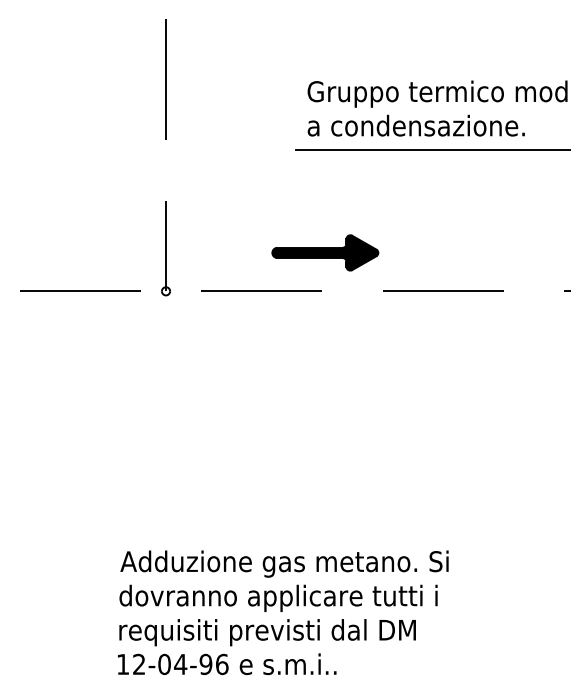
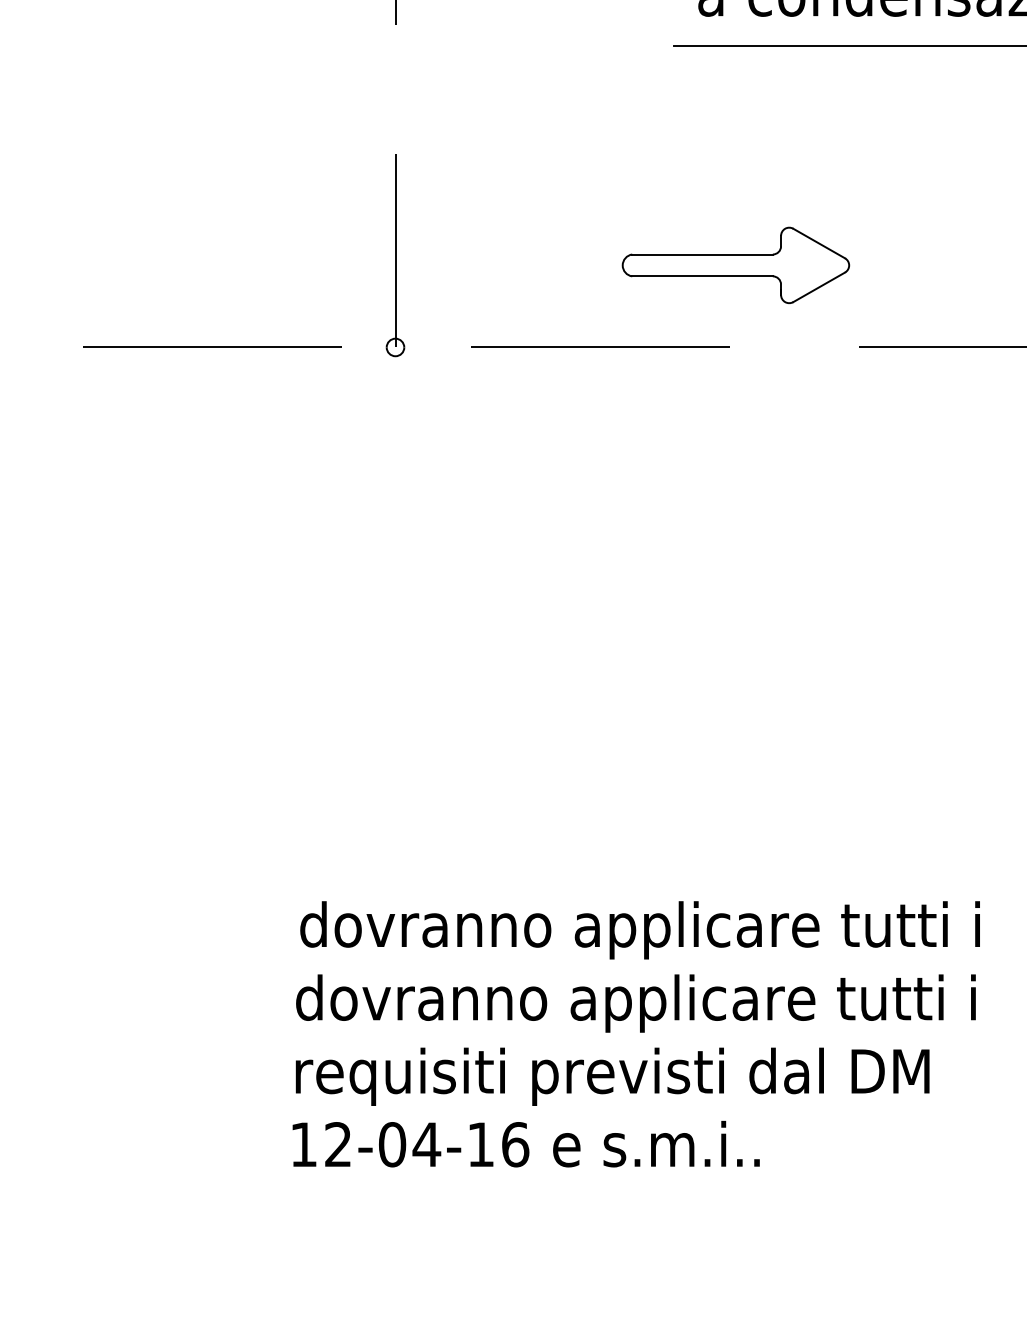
fill: (325, 252) -> (736, 264), removed
text: (284, 563) -> (648, 928), Adduzione gas metano. Si -> dovranno applicare tutti i
text: (205, 664) -> (479, 1144), 12-04-96 -> 12-04-16

